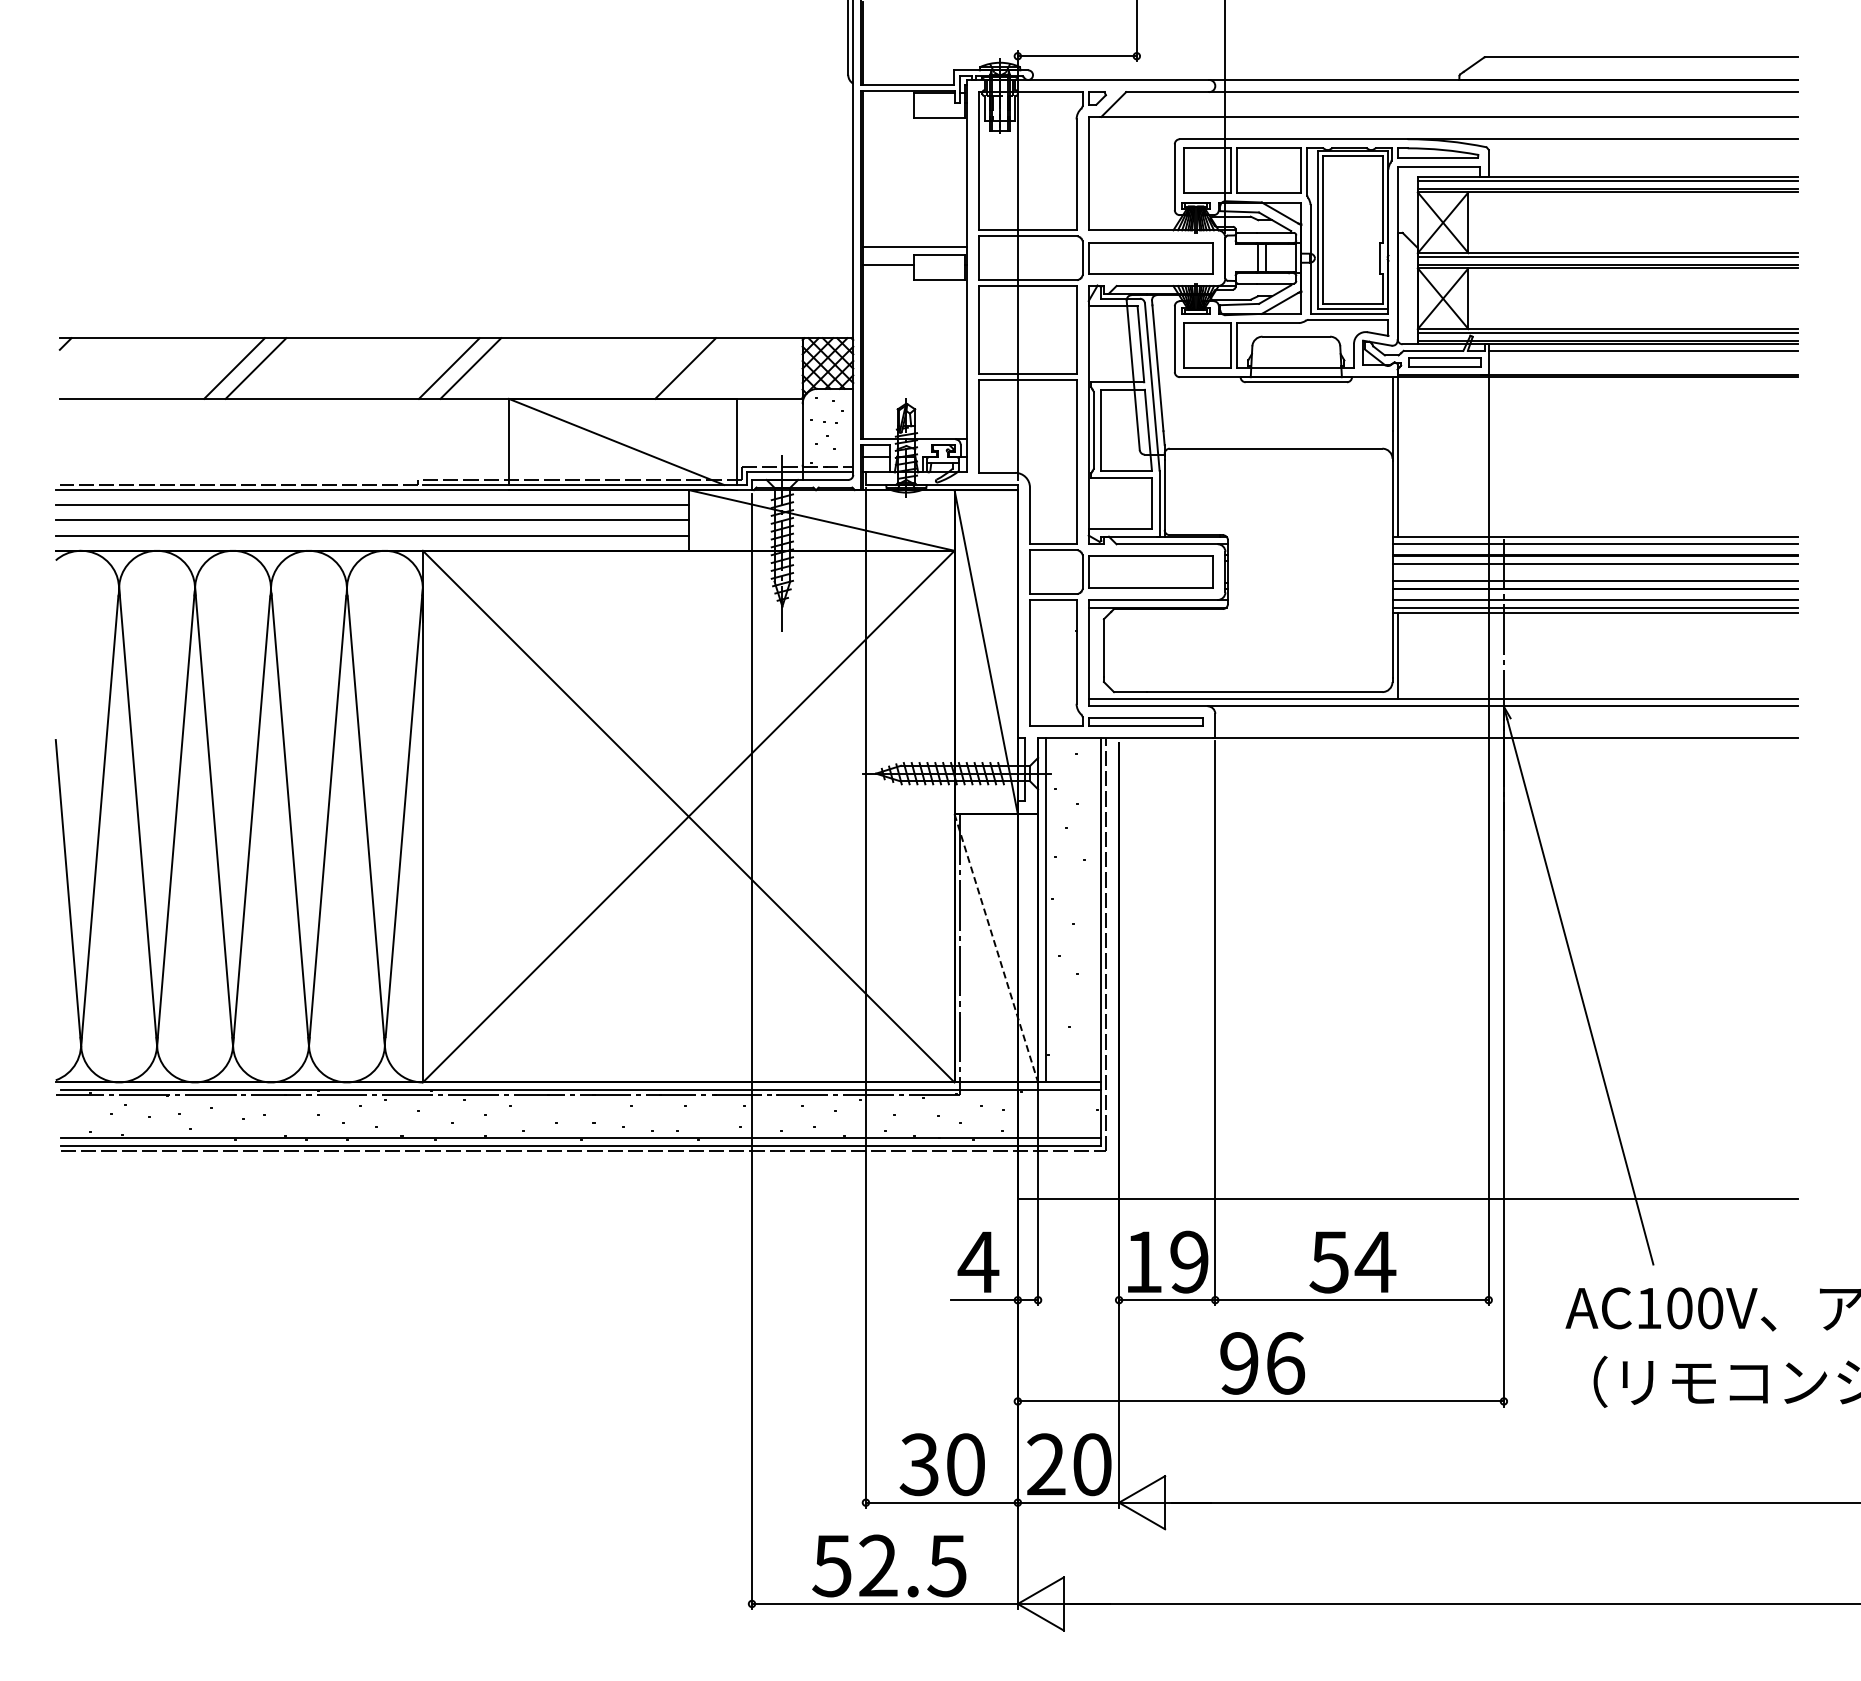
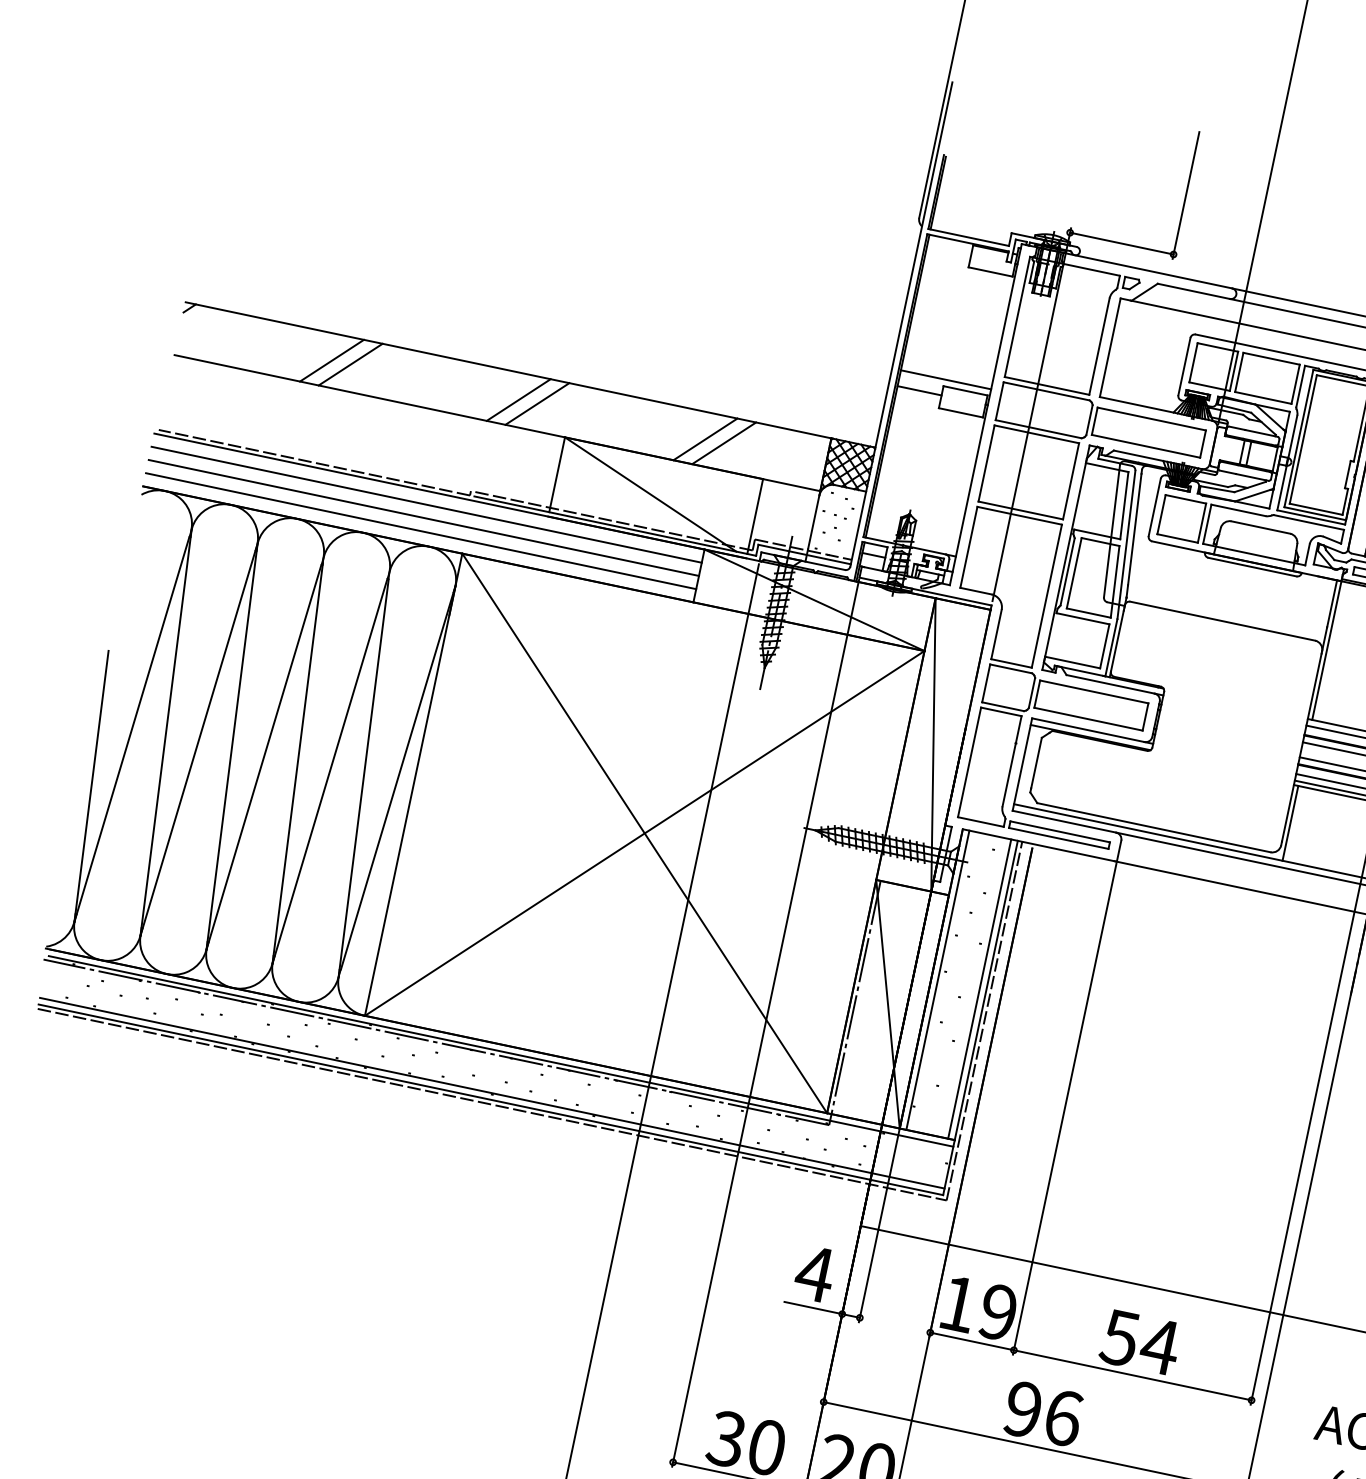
line: (663, 368) -> (704, 439), added
line: (1093, 910) -> (979, 989), added
line: (996, 948) -> (888, 1004), dashed -> solid

